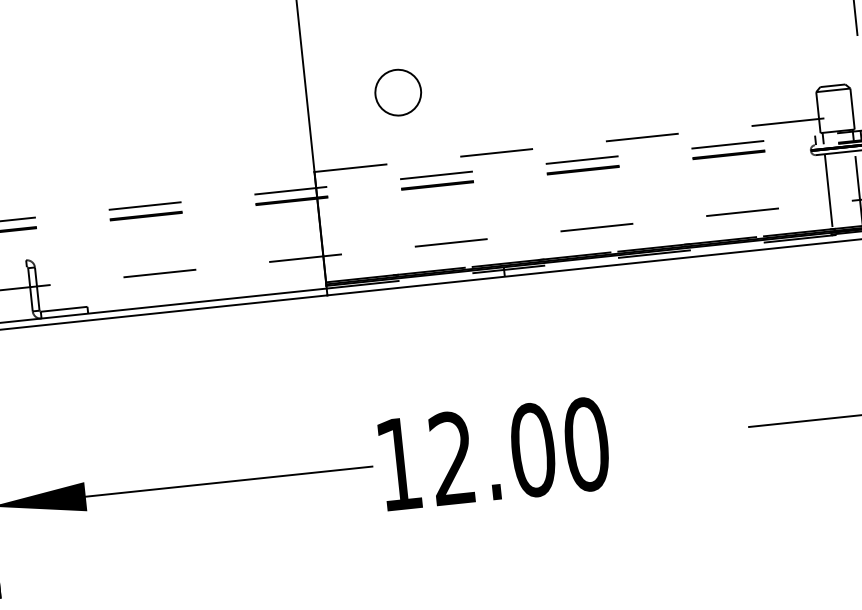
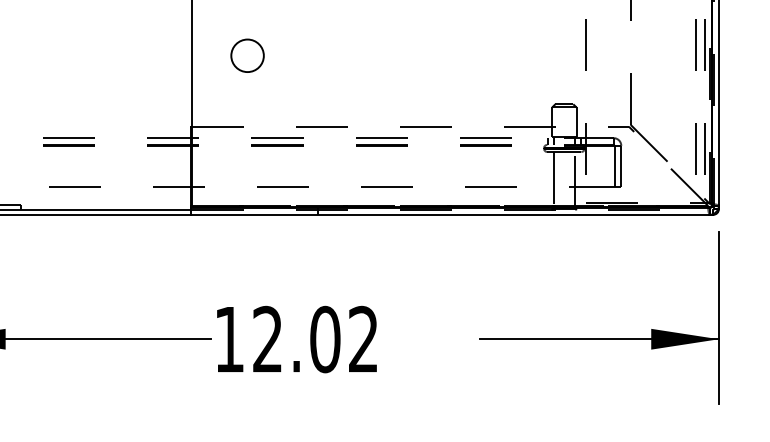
circle: (398, 92) -> (247, 55), moved
text: (586, 444) -> (363, 339), 12.00 -> 12.02

